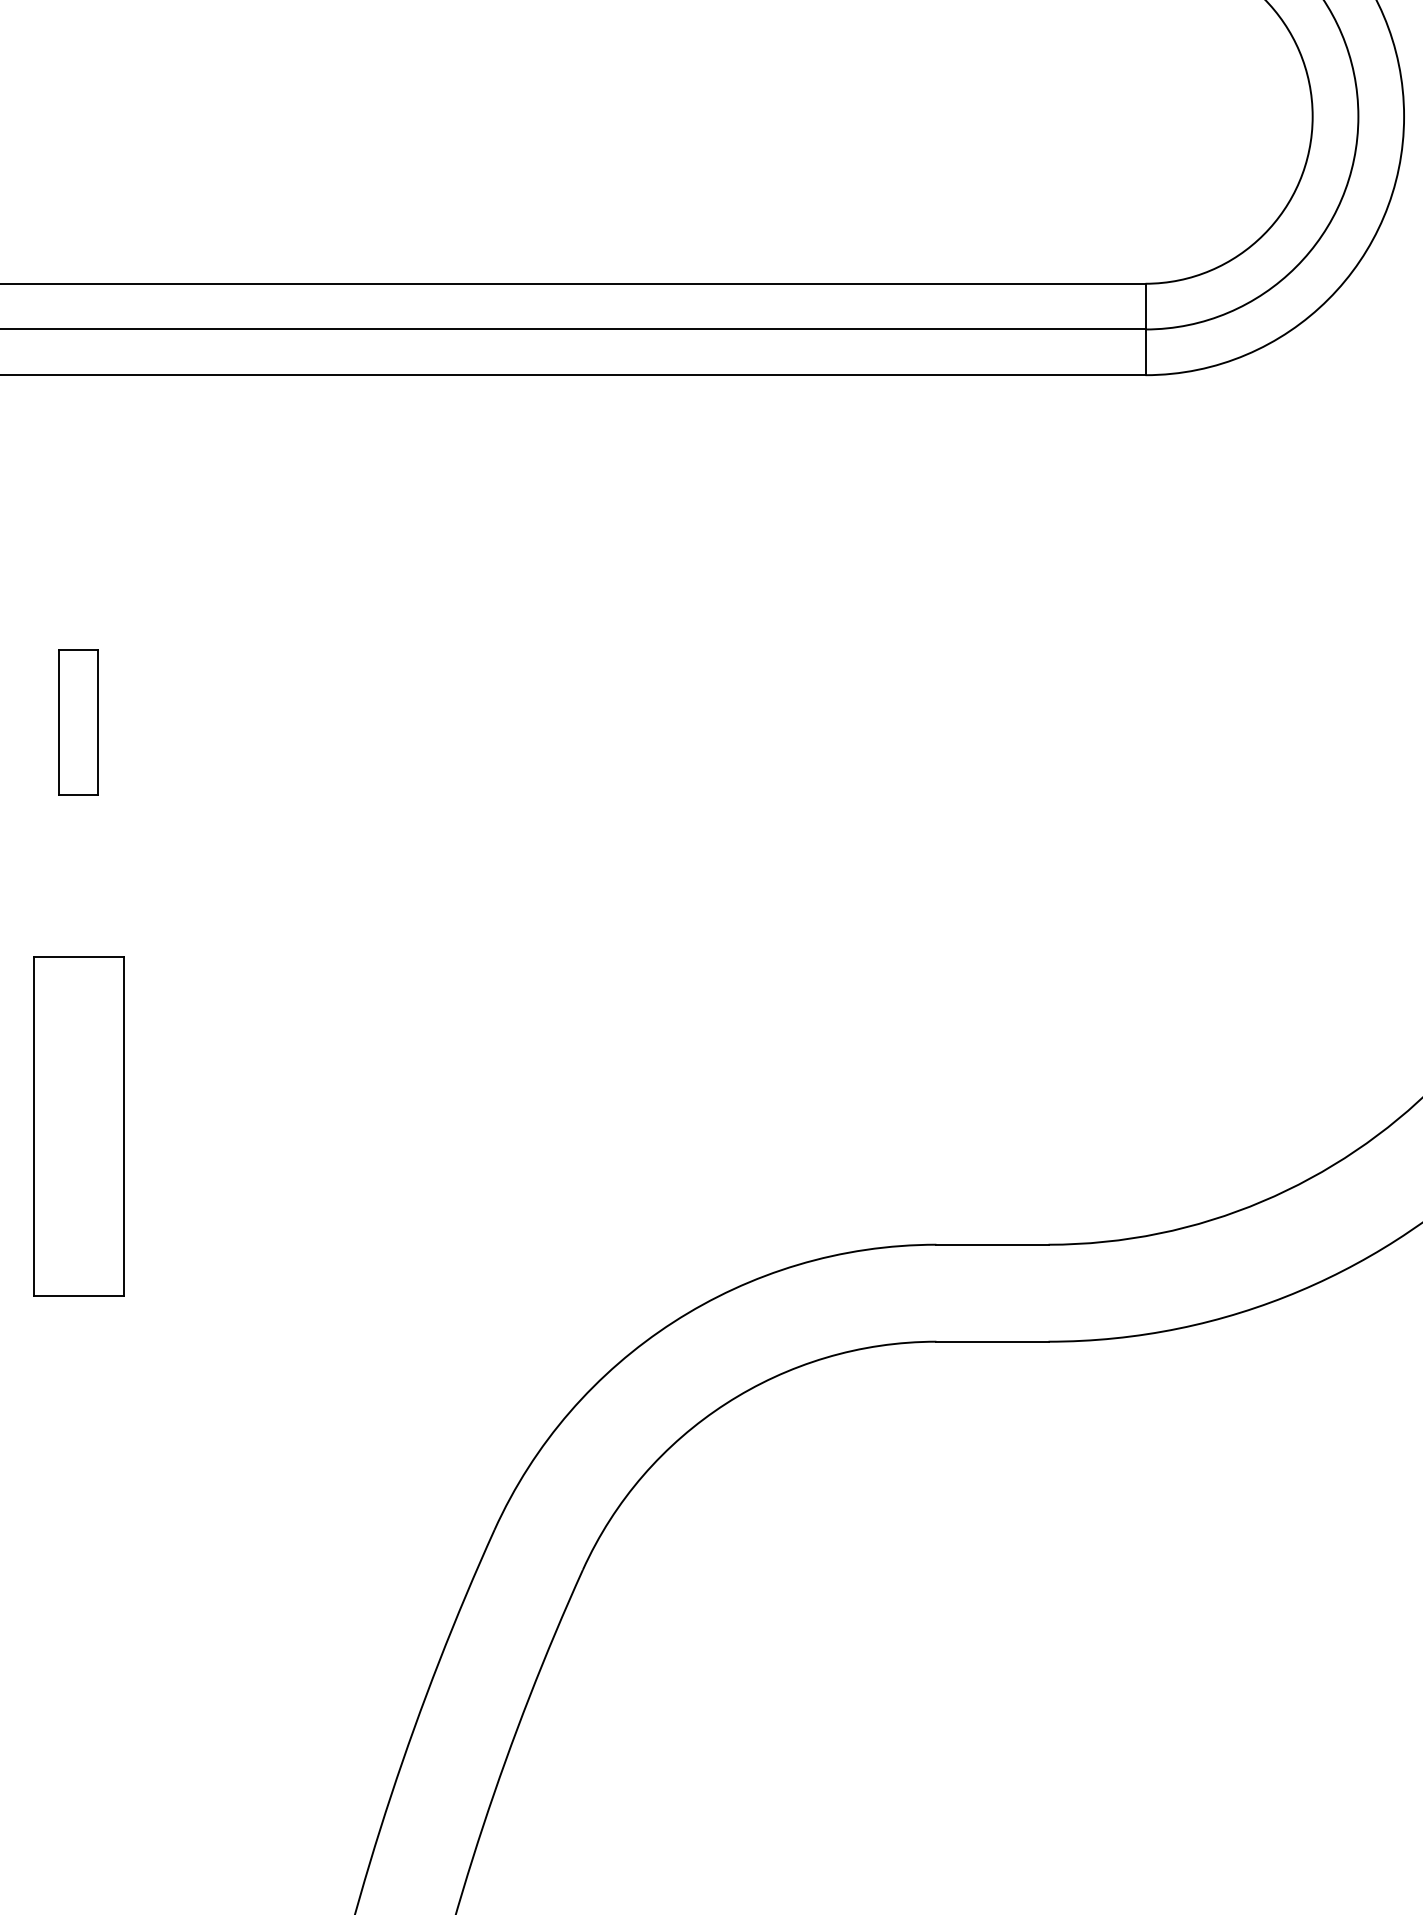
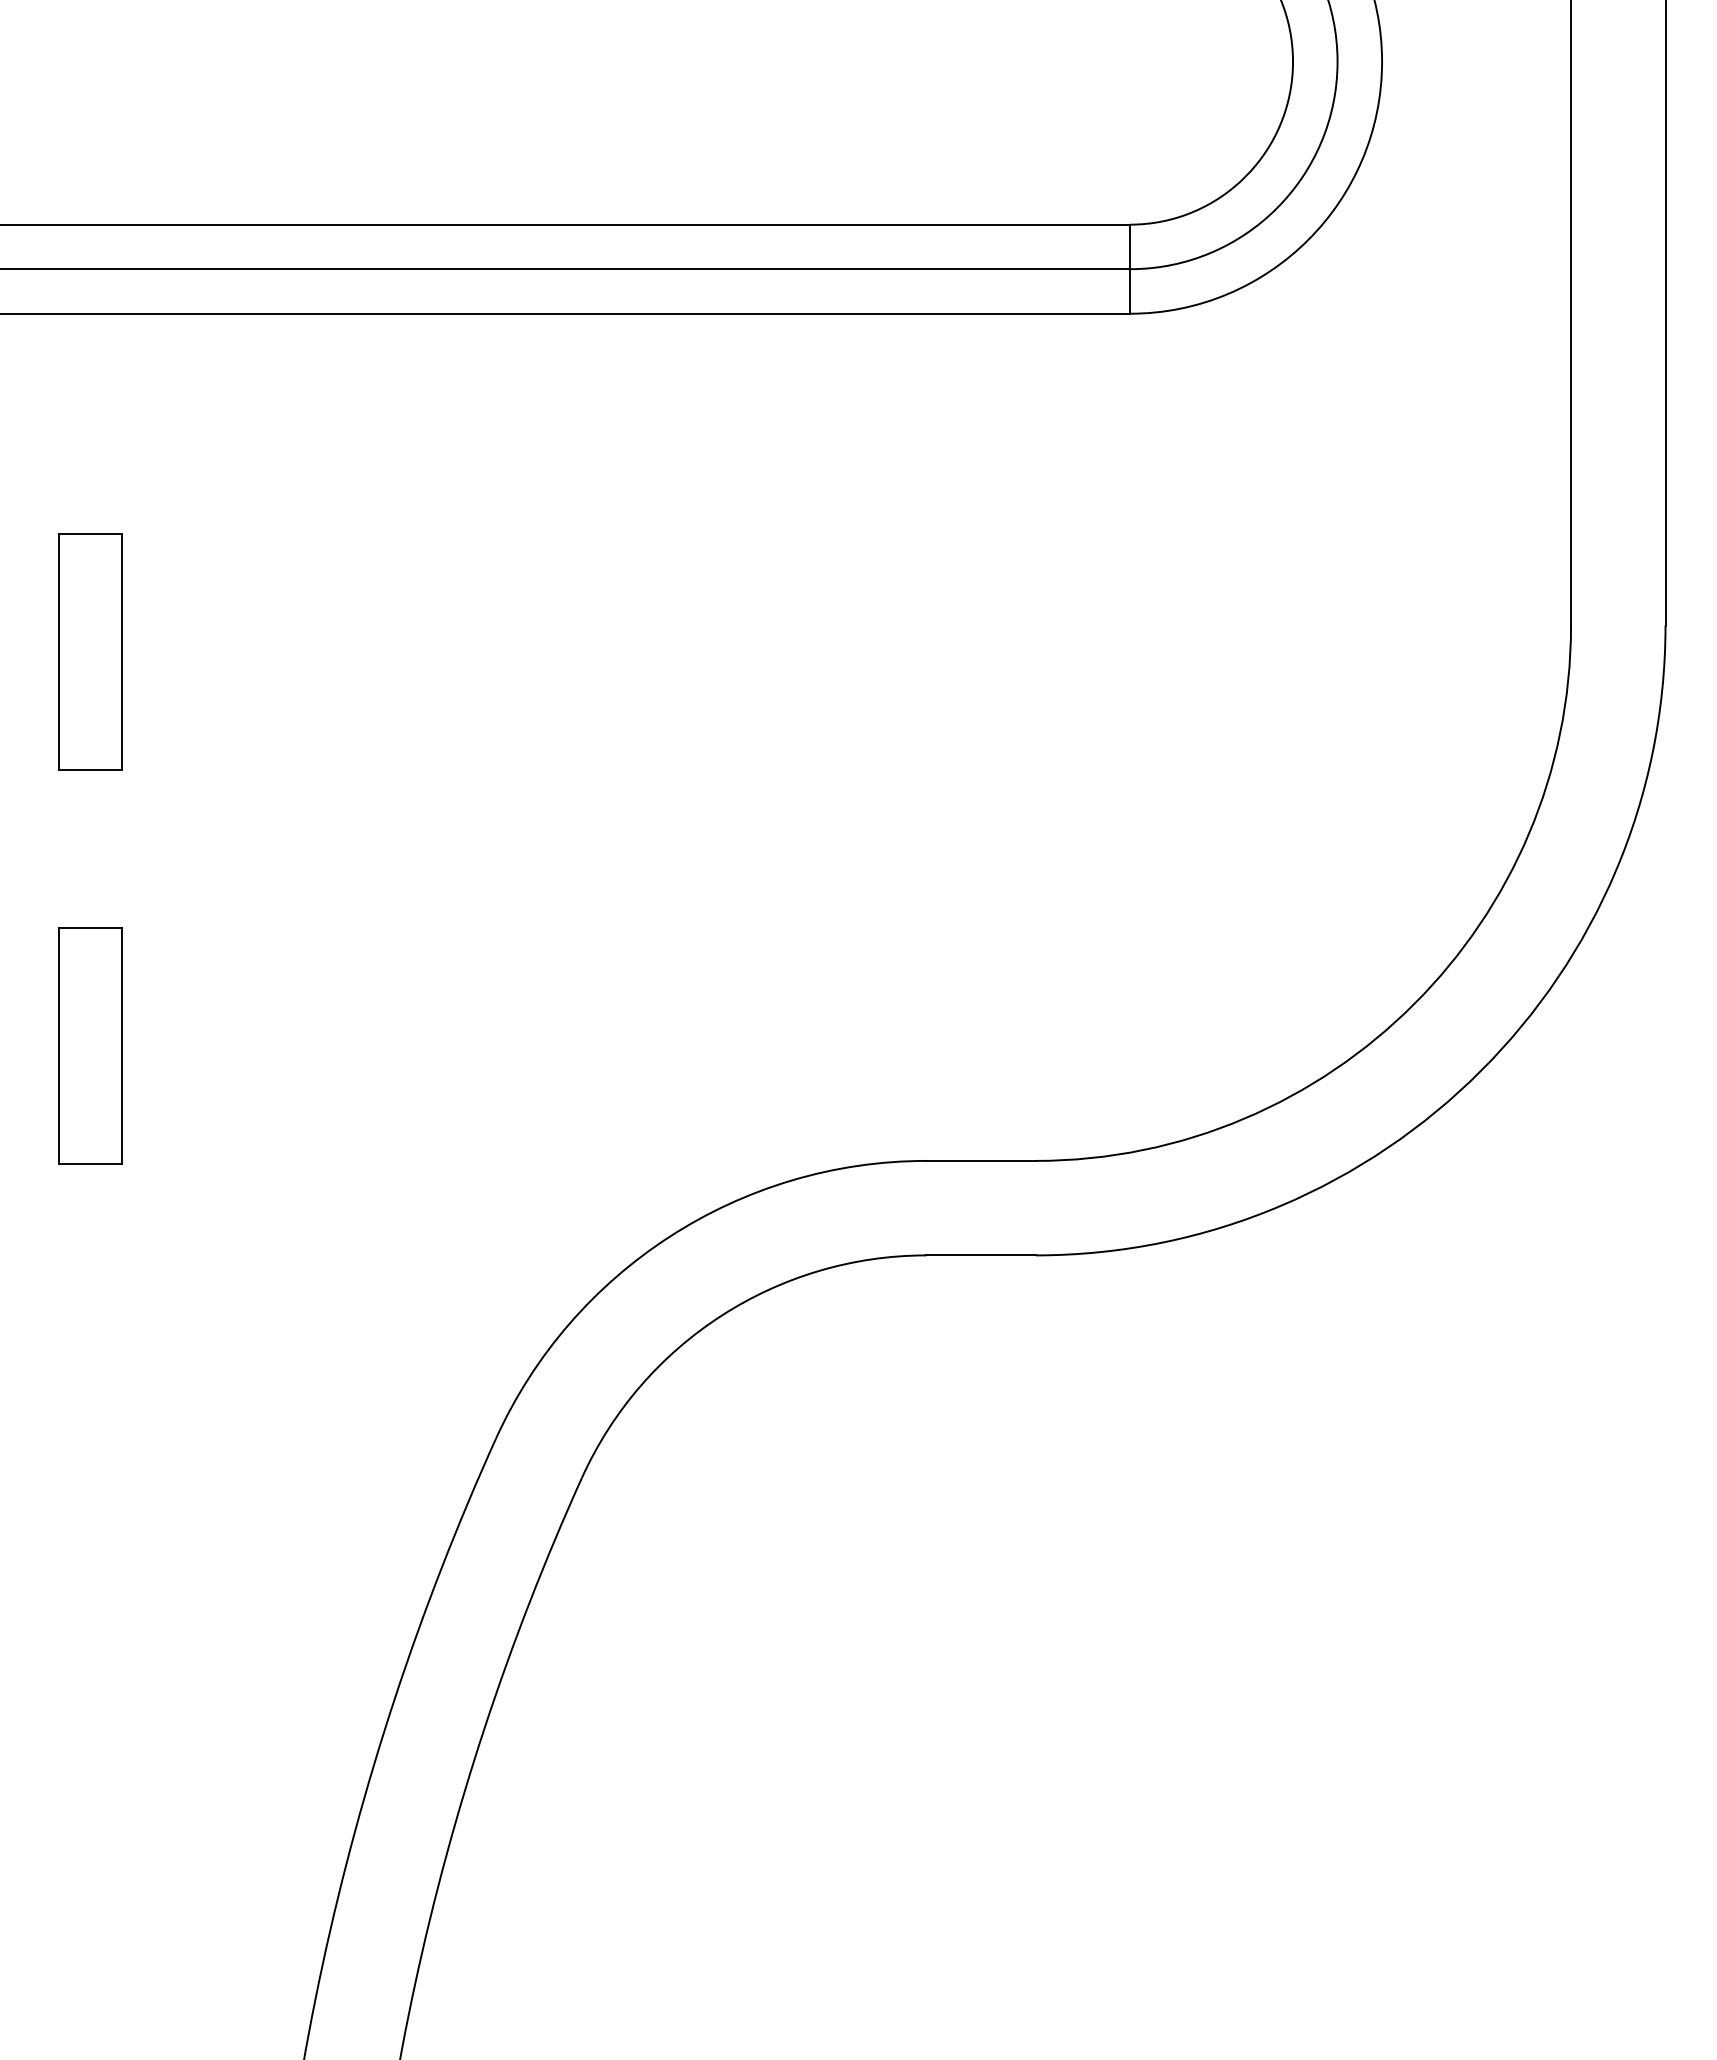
part: (78, 721) -> (90, 651), size x1.67
part: (78, 1126) -> (90, 1045), size x0.71

